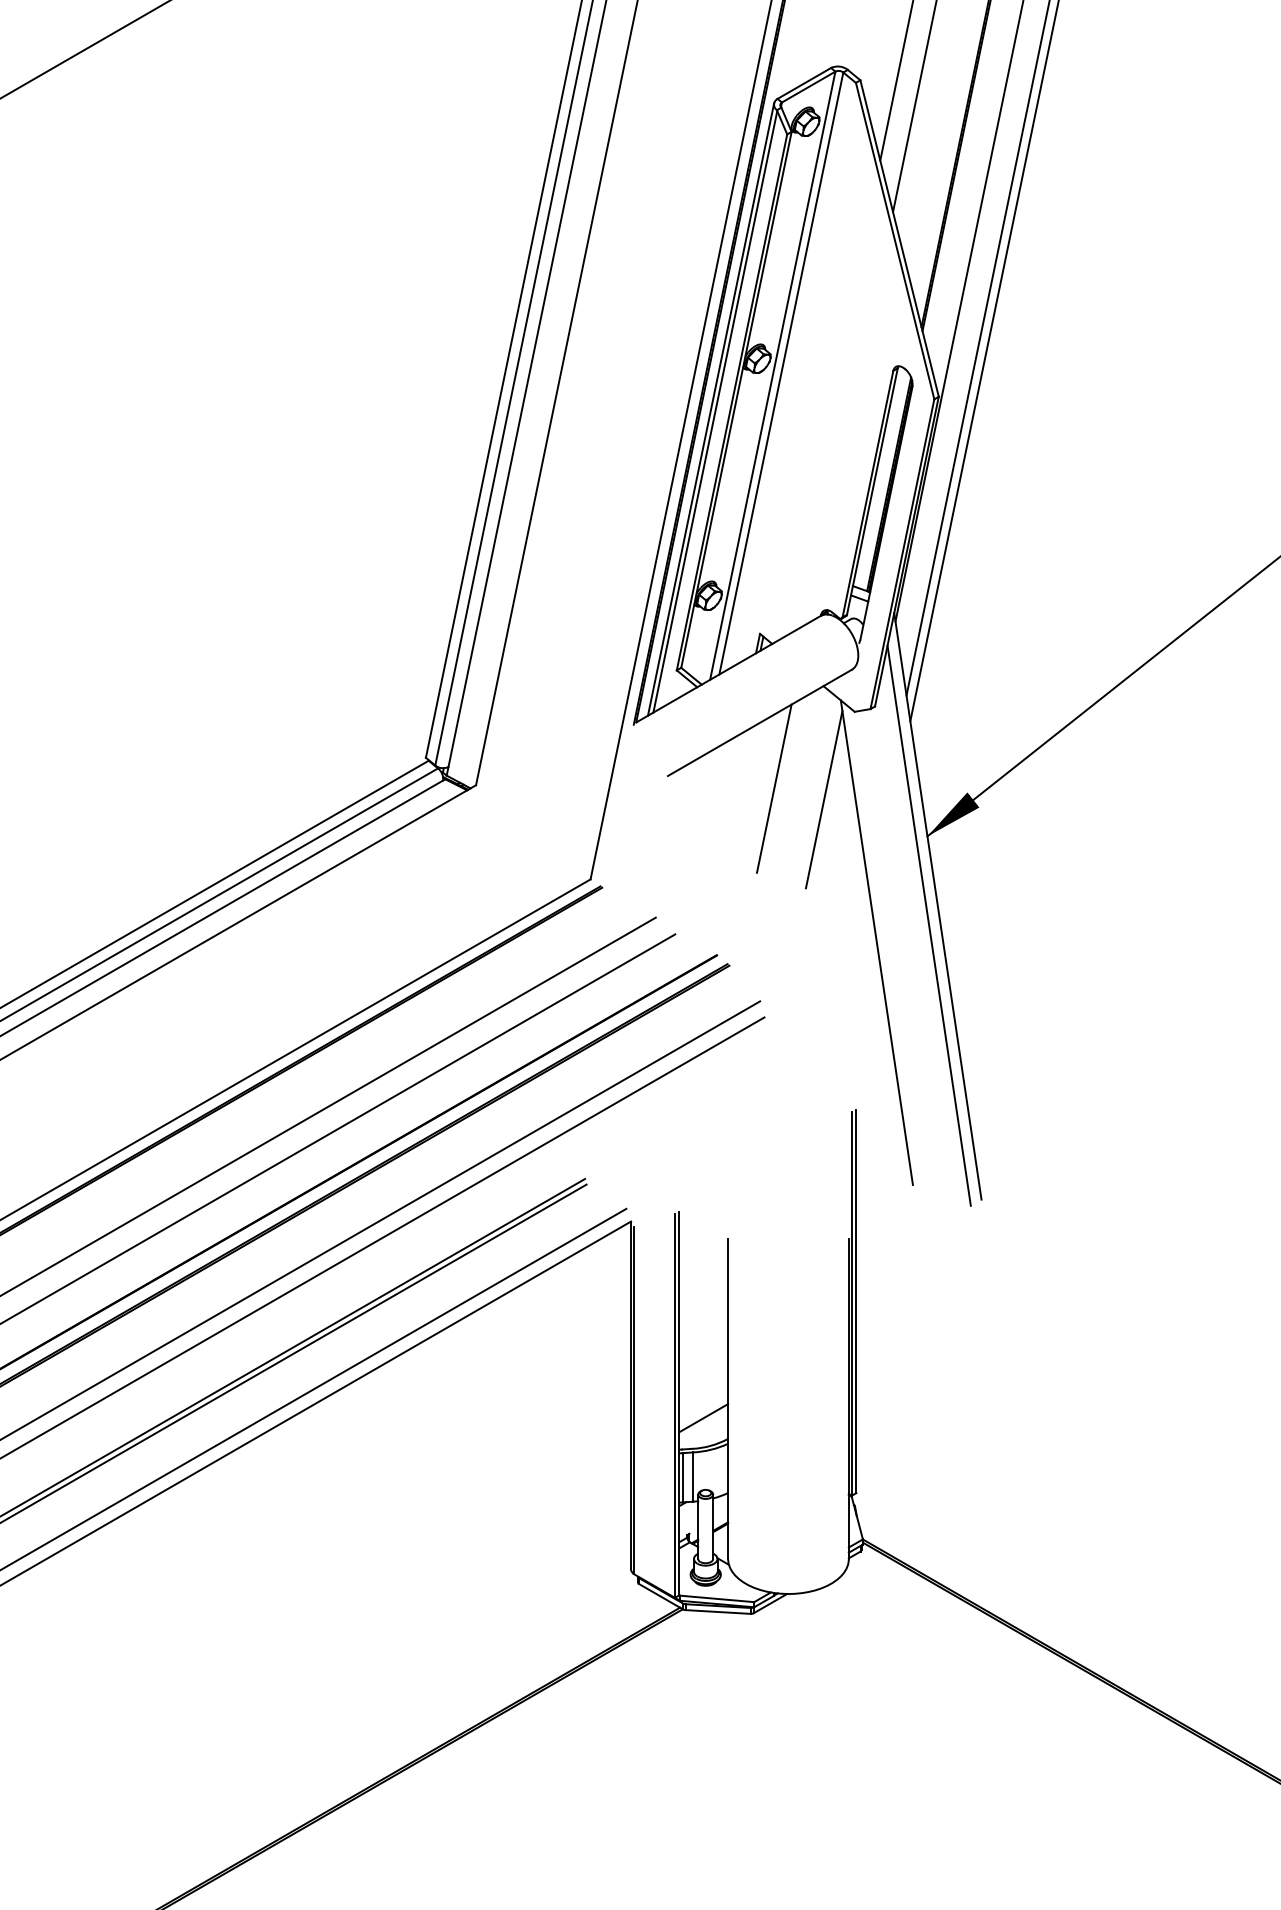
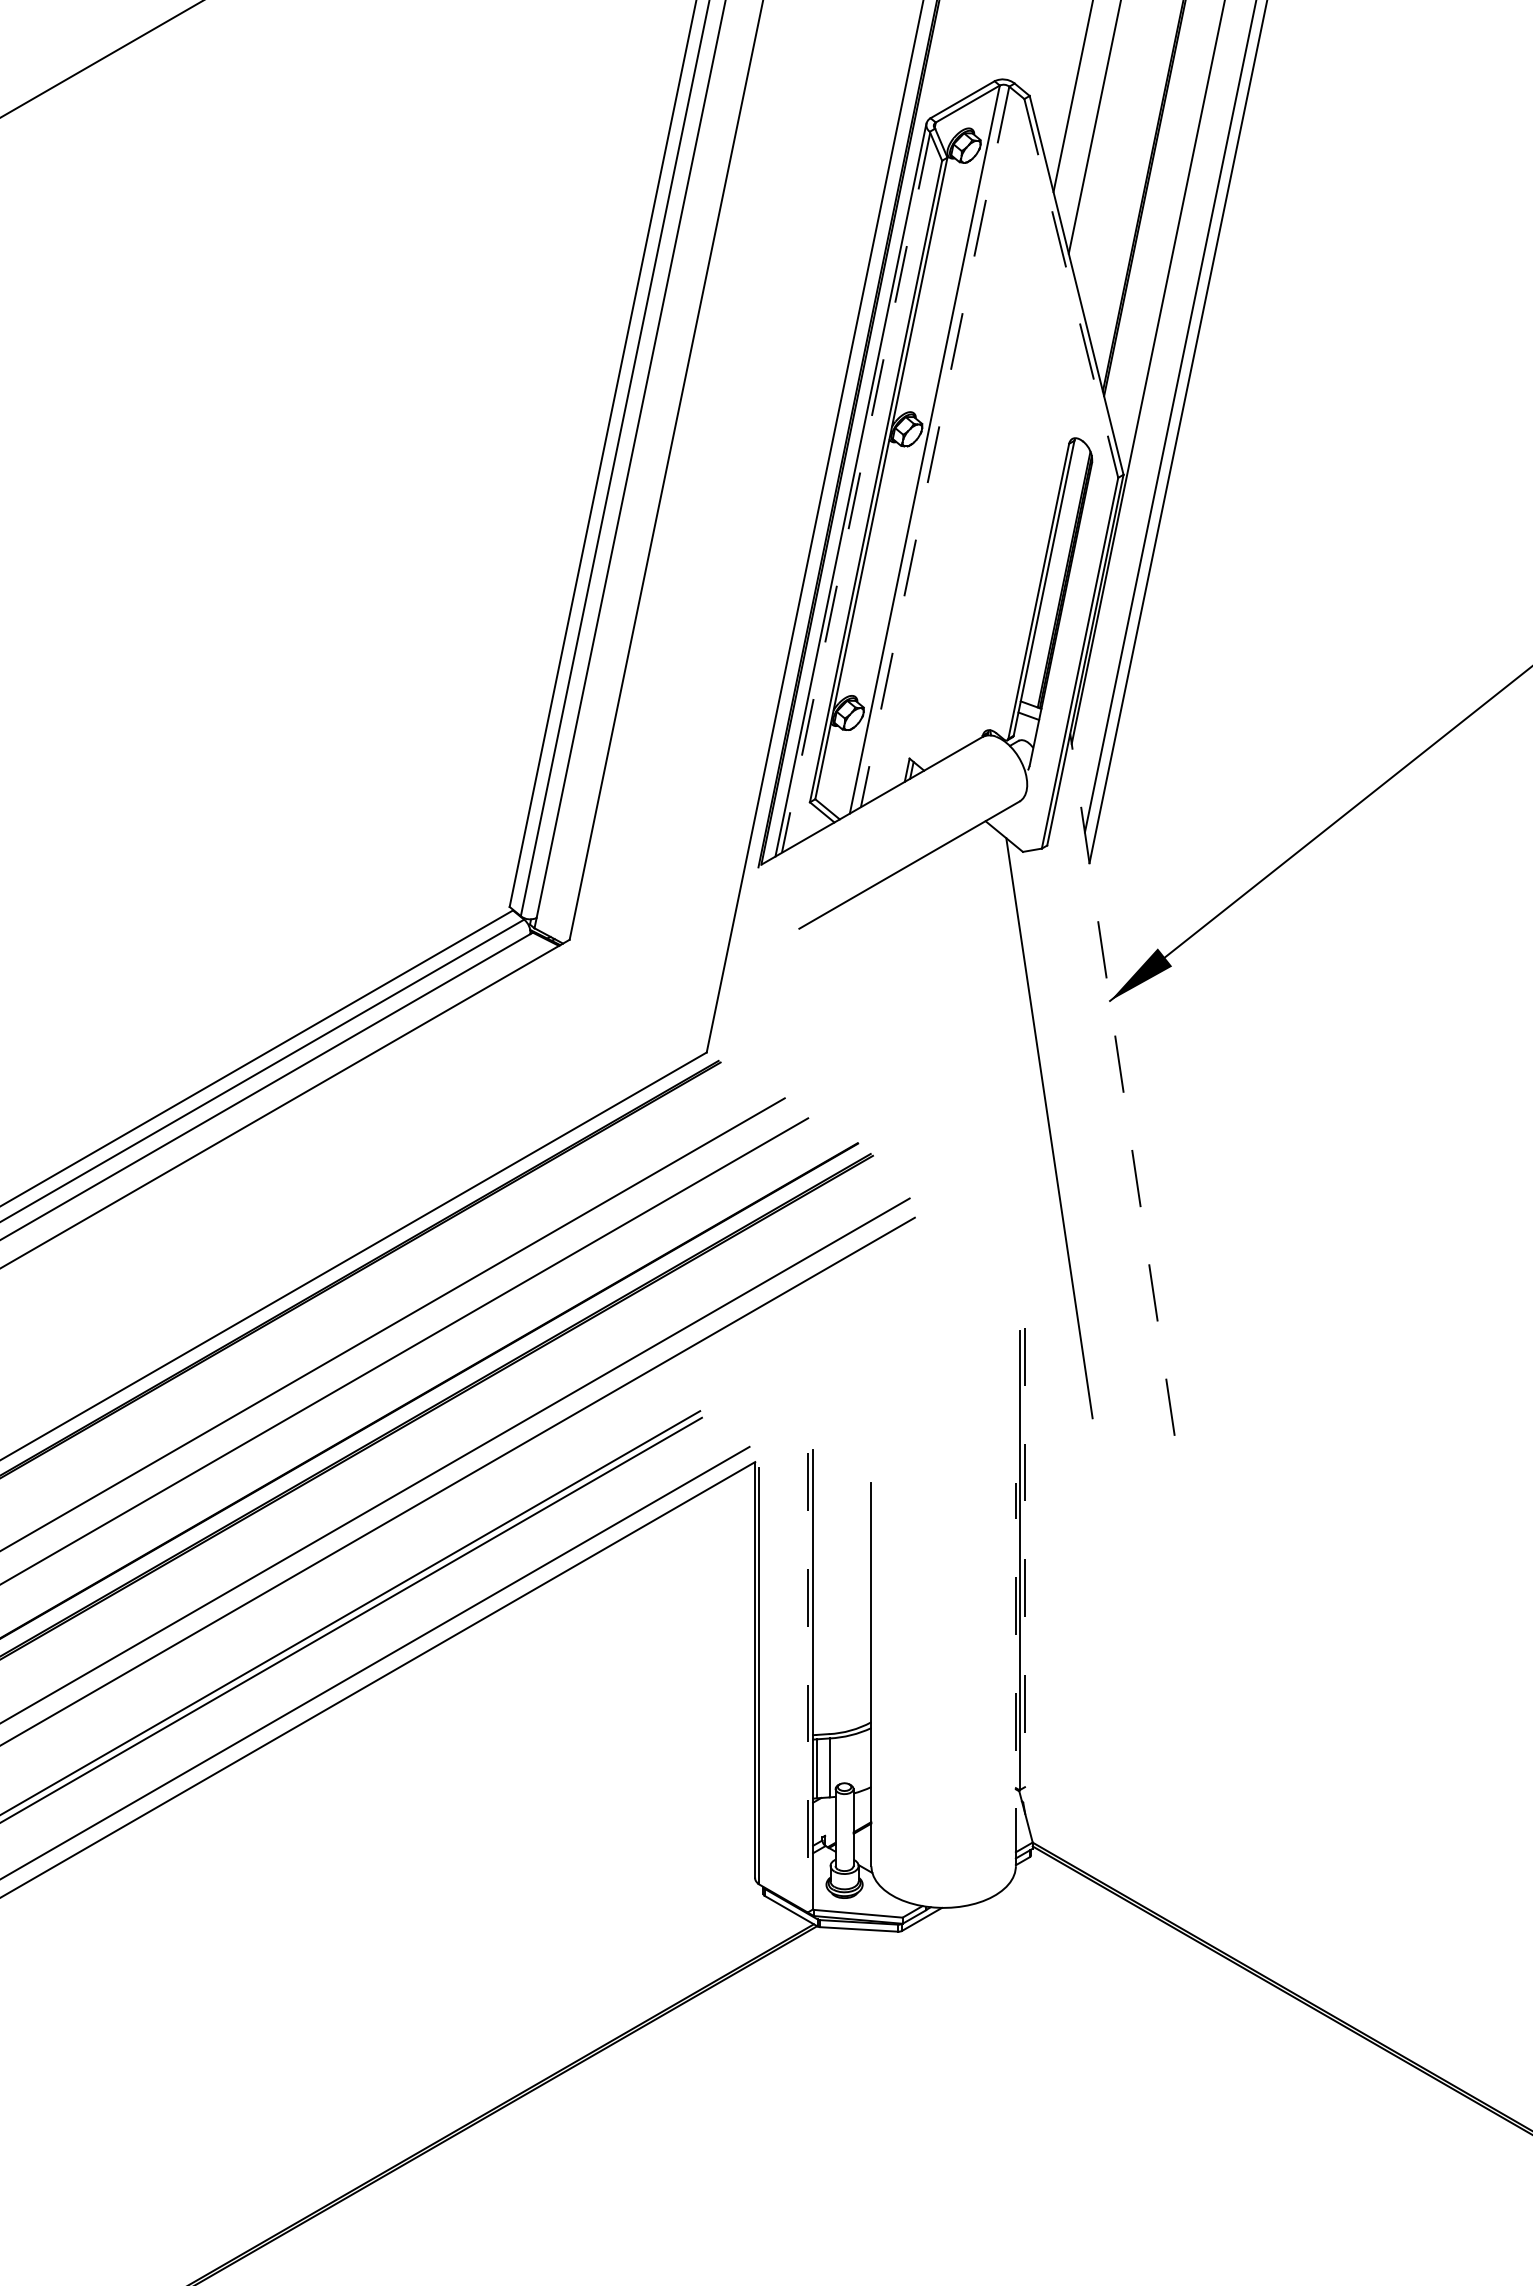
line: (895, 241) -> (1071, 288), solid -> dashed
line: (781, 373) -> (935, 446), solid -> dashed
line: (715, 411) -> (856, 492), solid -> dashed
line: (774, 788) -> (926, 943), removed
line: (824, 800) -> (986, 957), removed
line: (937, 906) -> (1122, 1084), solid -> dashed
line: (928, 925) -> (1111, 1107), removed
line: (856, 1301) -> (1024, 1557), solid -> dashed
line: (848, 1399) -> (1015, 1674), solid -> dashed
line: (674, 1405) -> (807, 1682), solid -> dashed
line: (703, 1418) -> (842, 1697), removed

